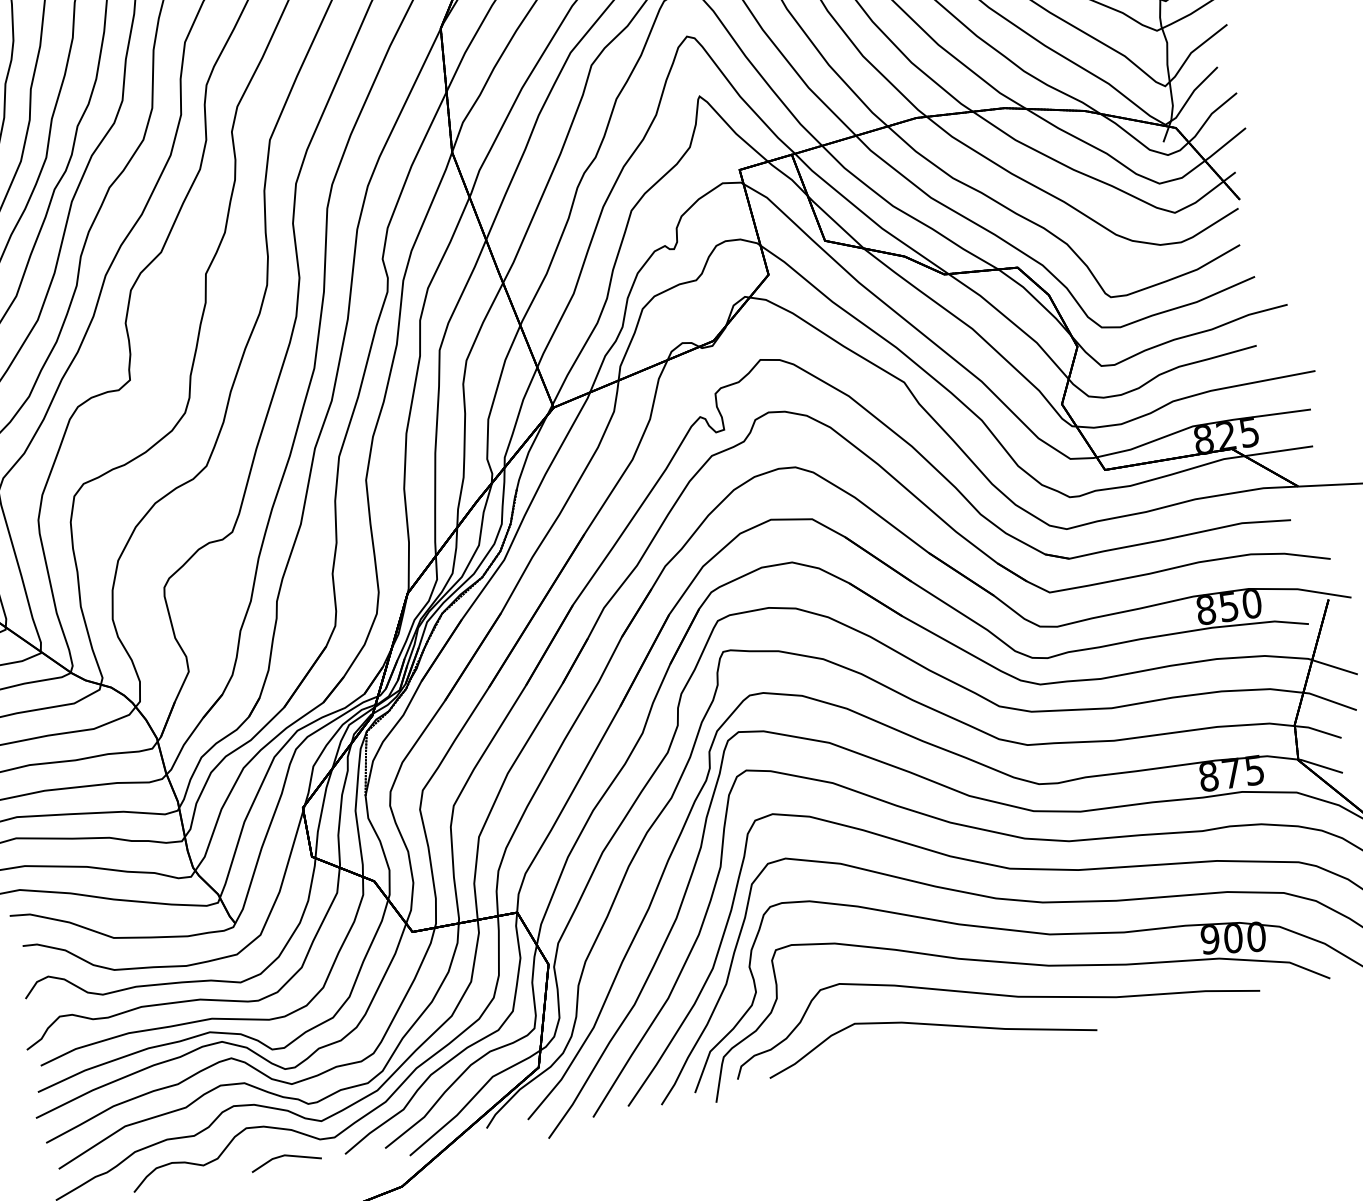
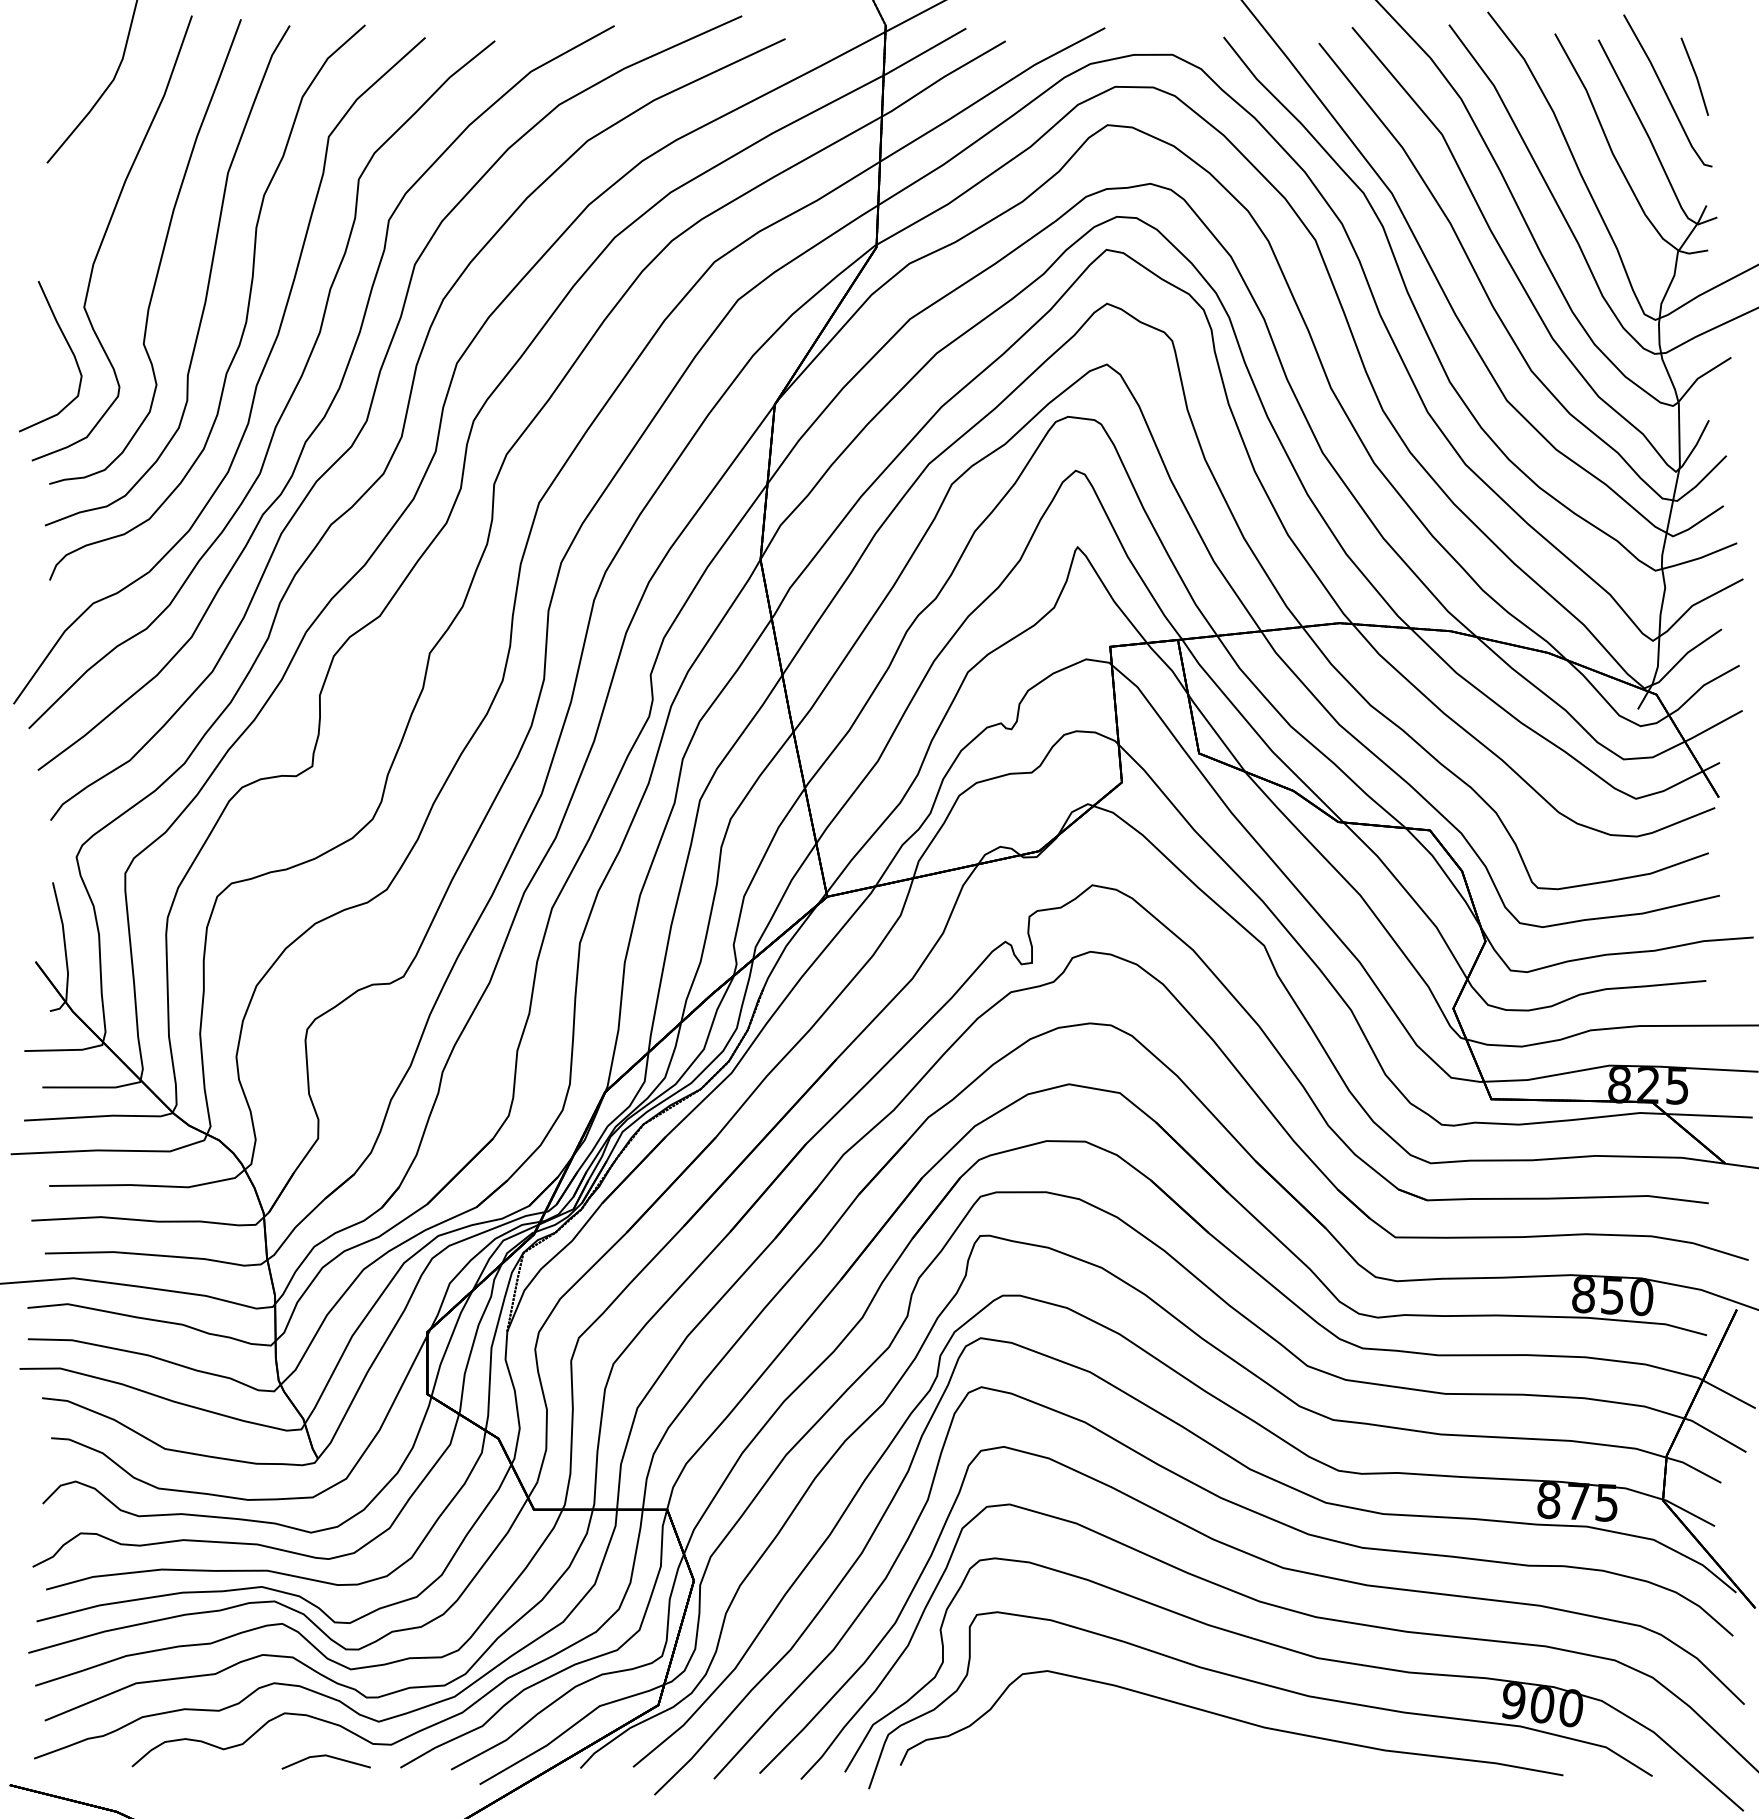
curve: (930, 1025) -> (1149, 1742), removed

